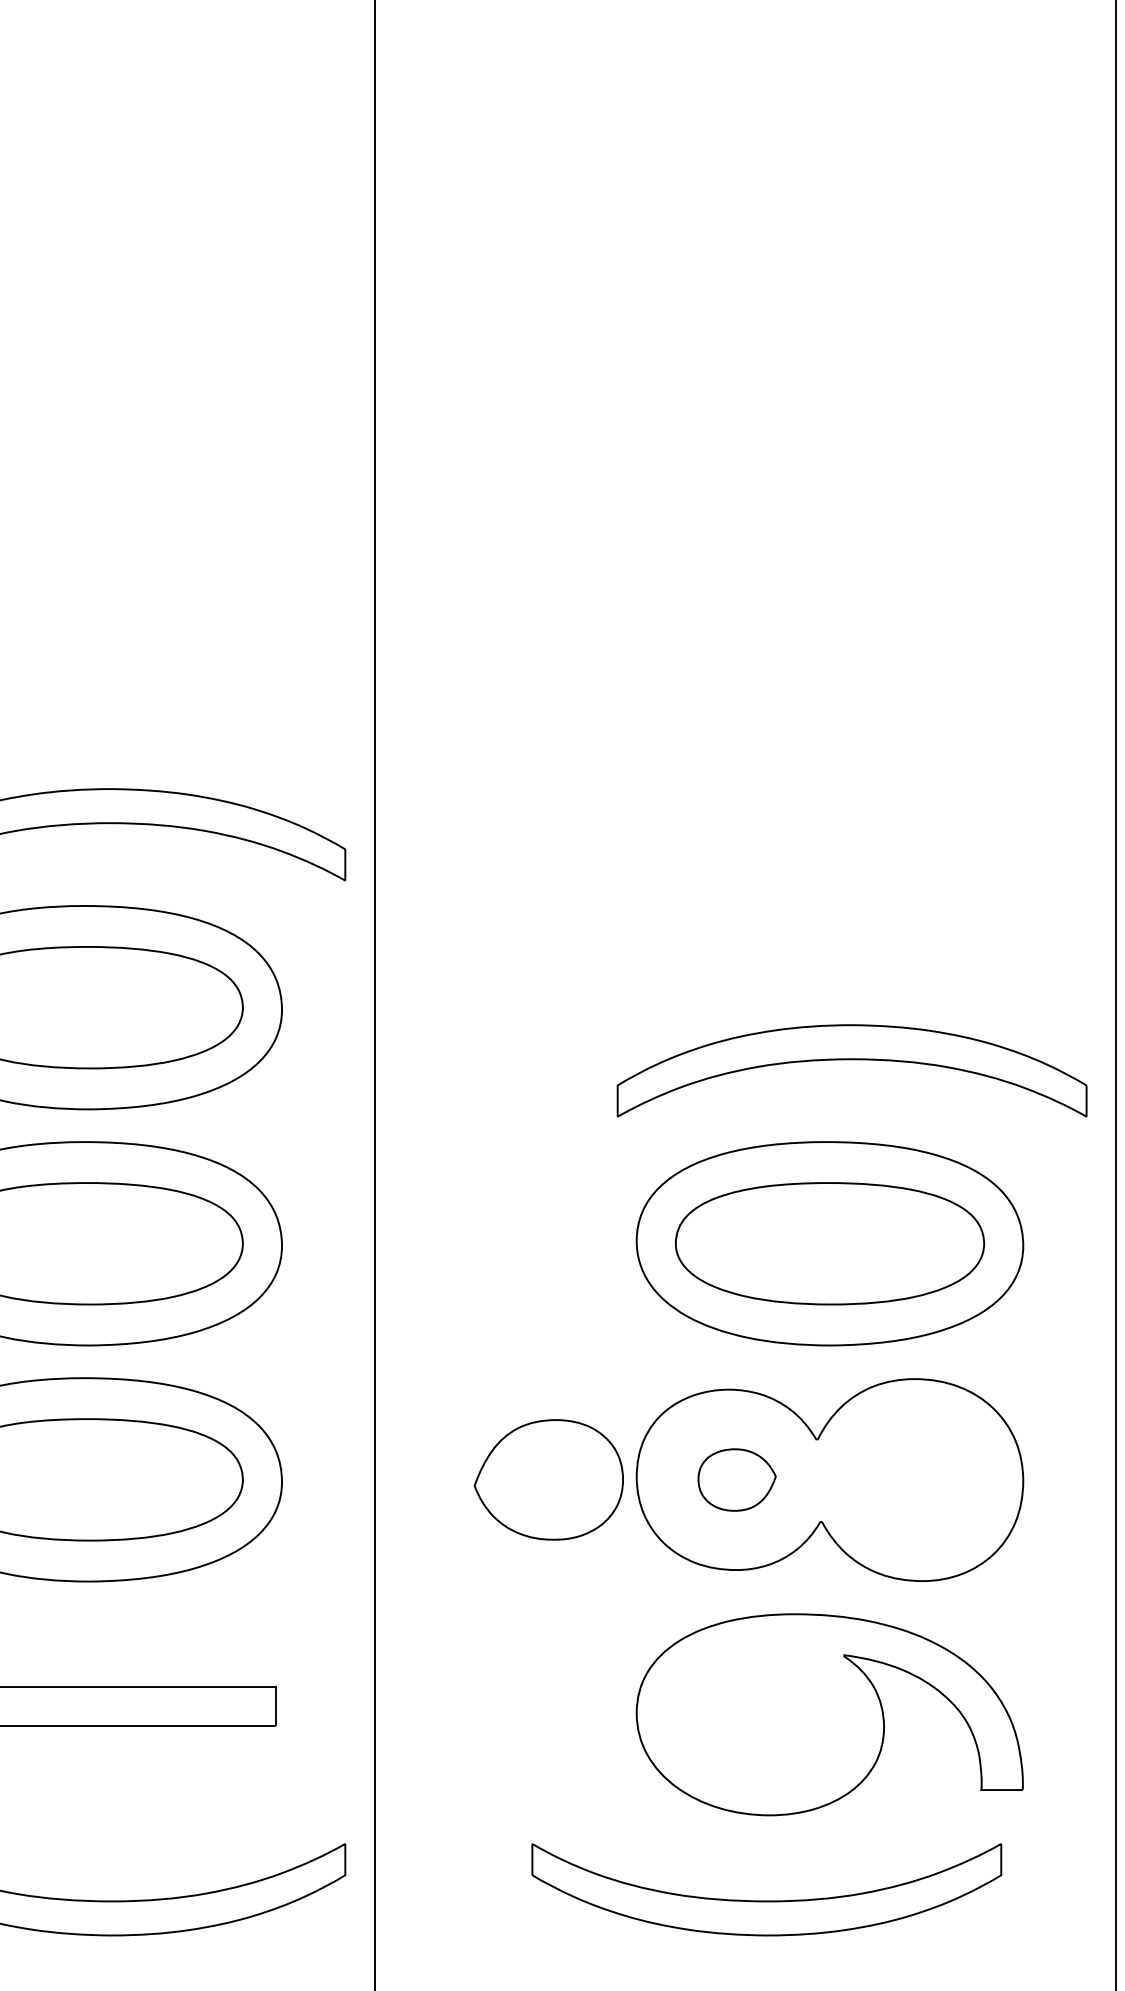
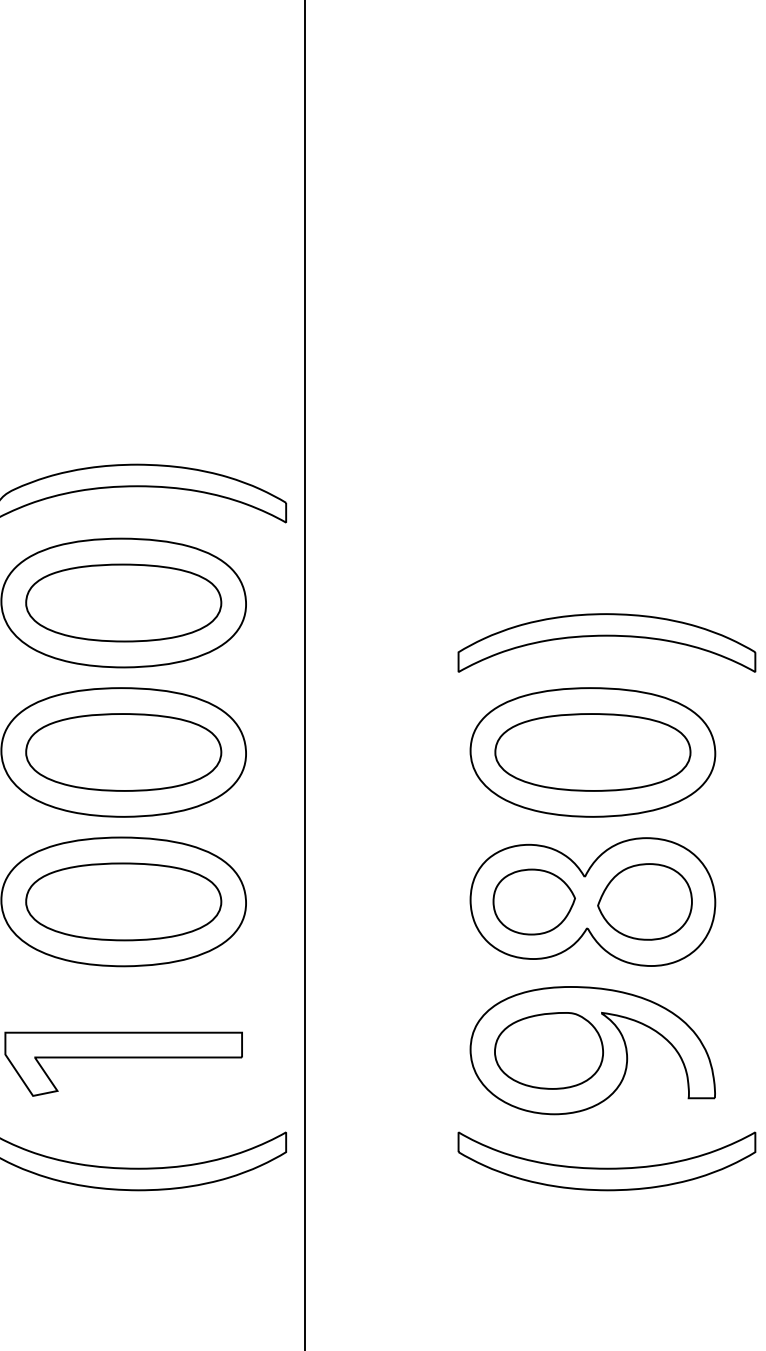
part: (548, 1479) -> (644, 901), moved
part: (736, 1479) -> (533, 901), size x1.67
part: (759, 1714) -> (548, 1050), added
part: (766, 1889) -> (606, 1161), moved

